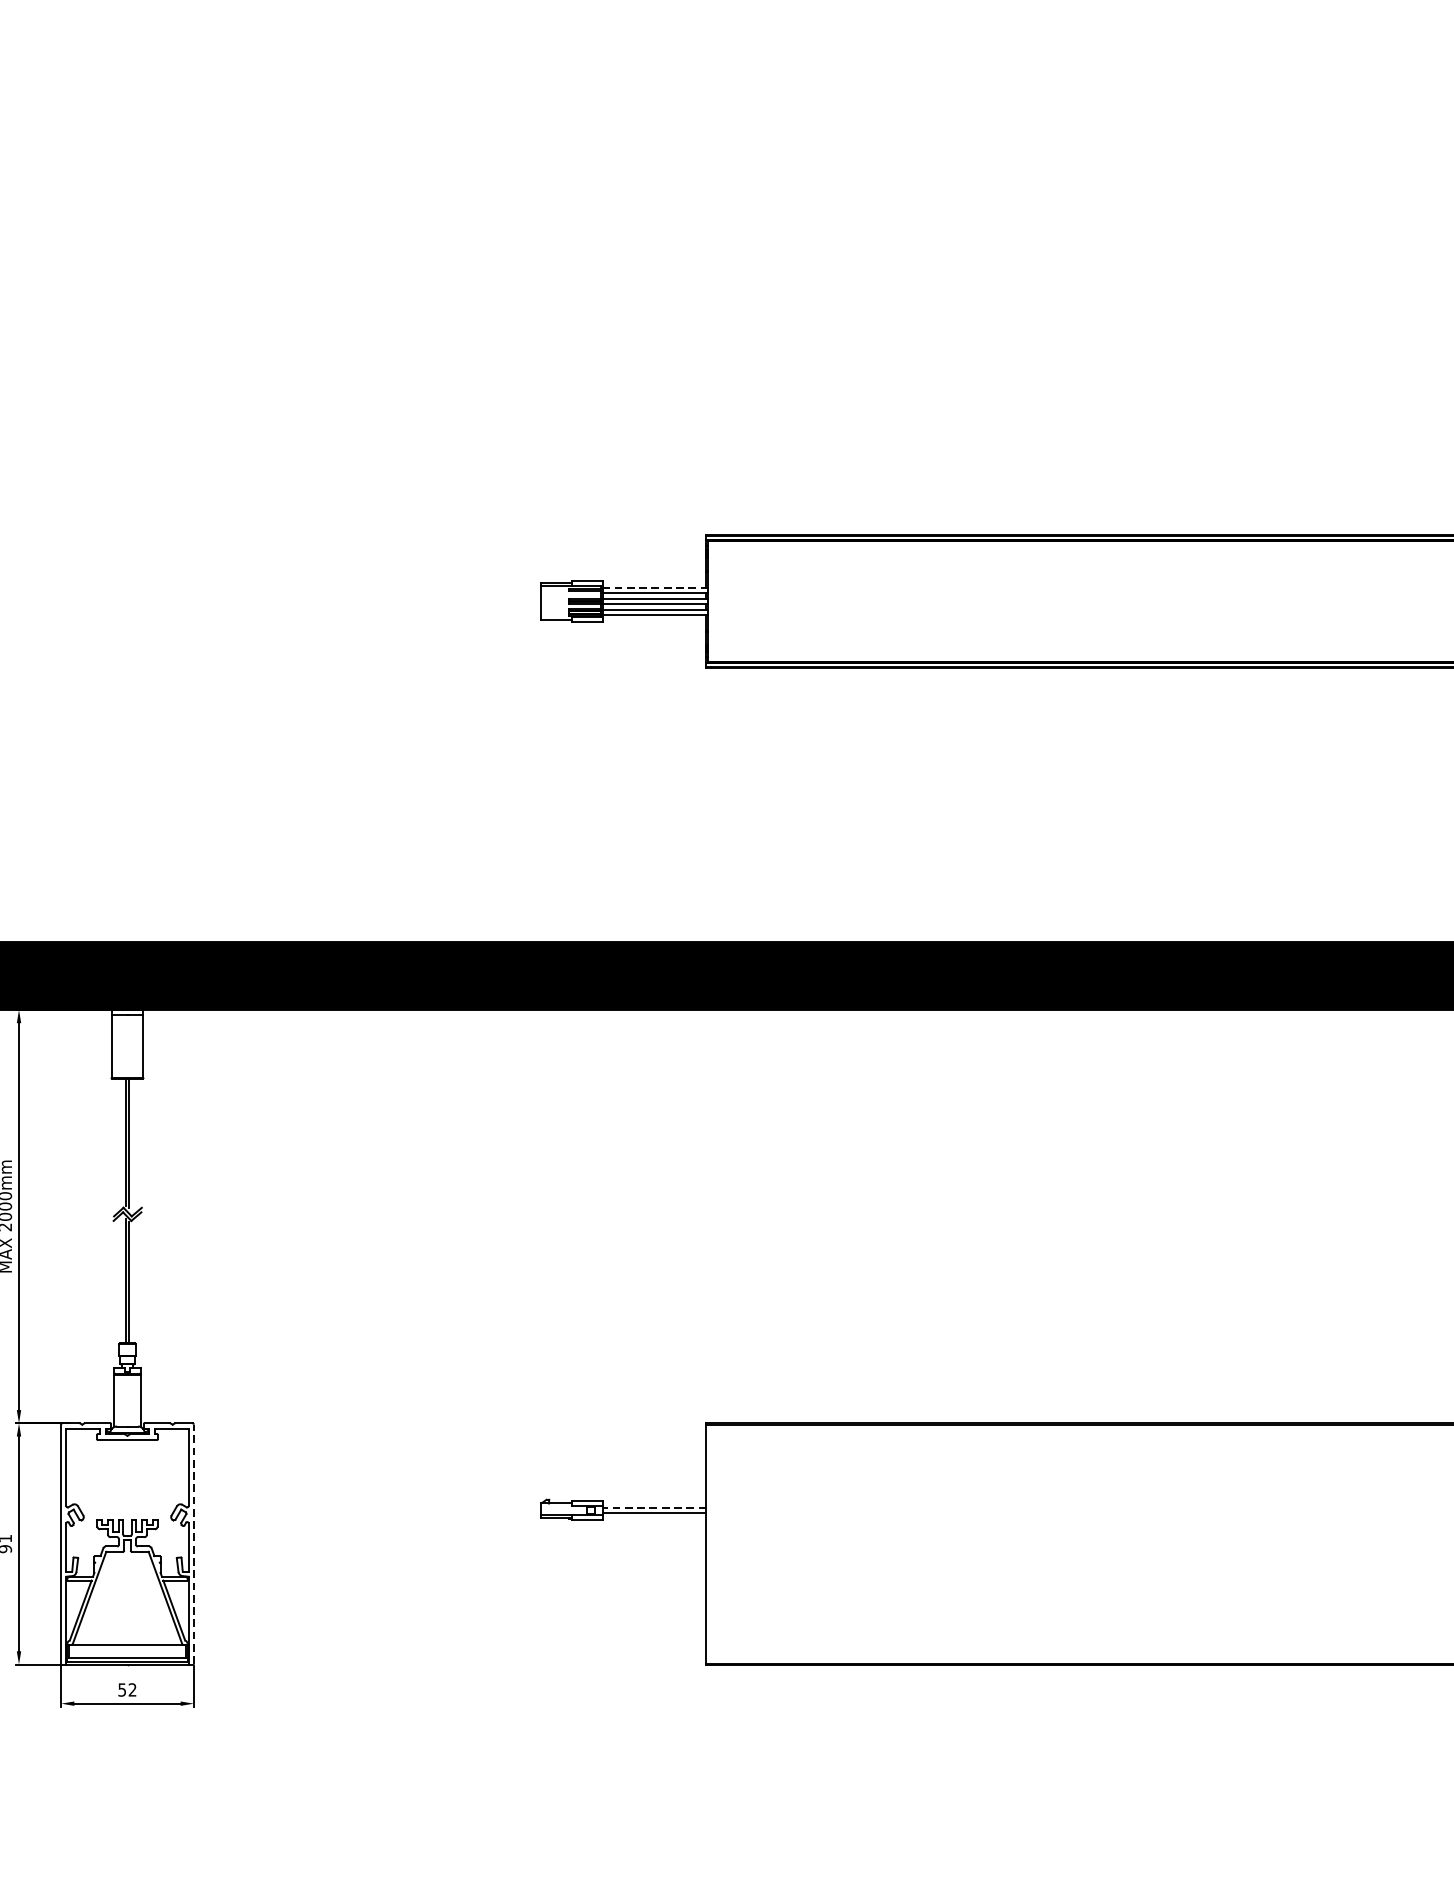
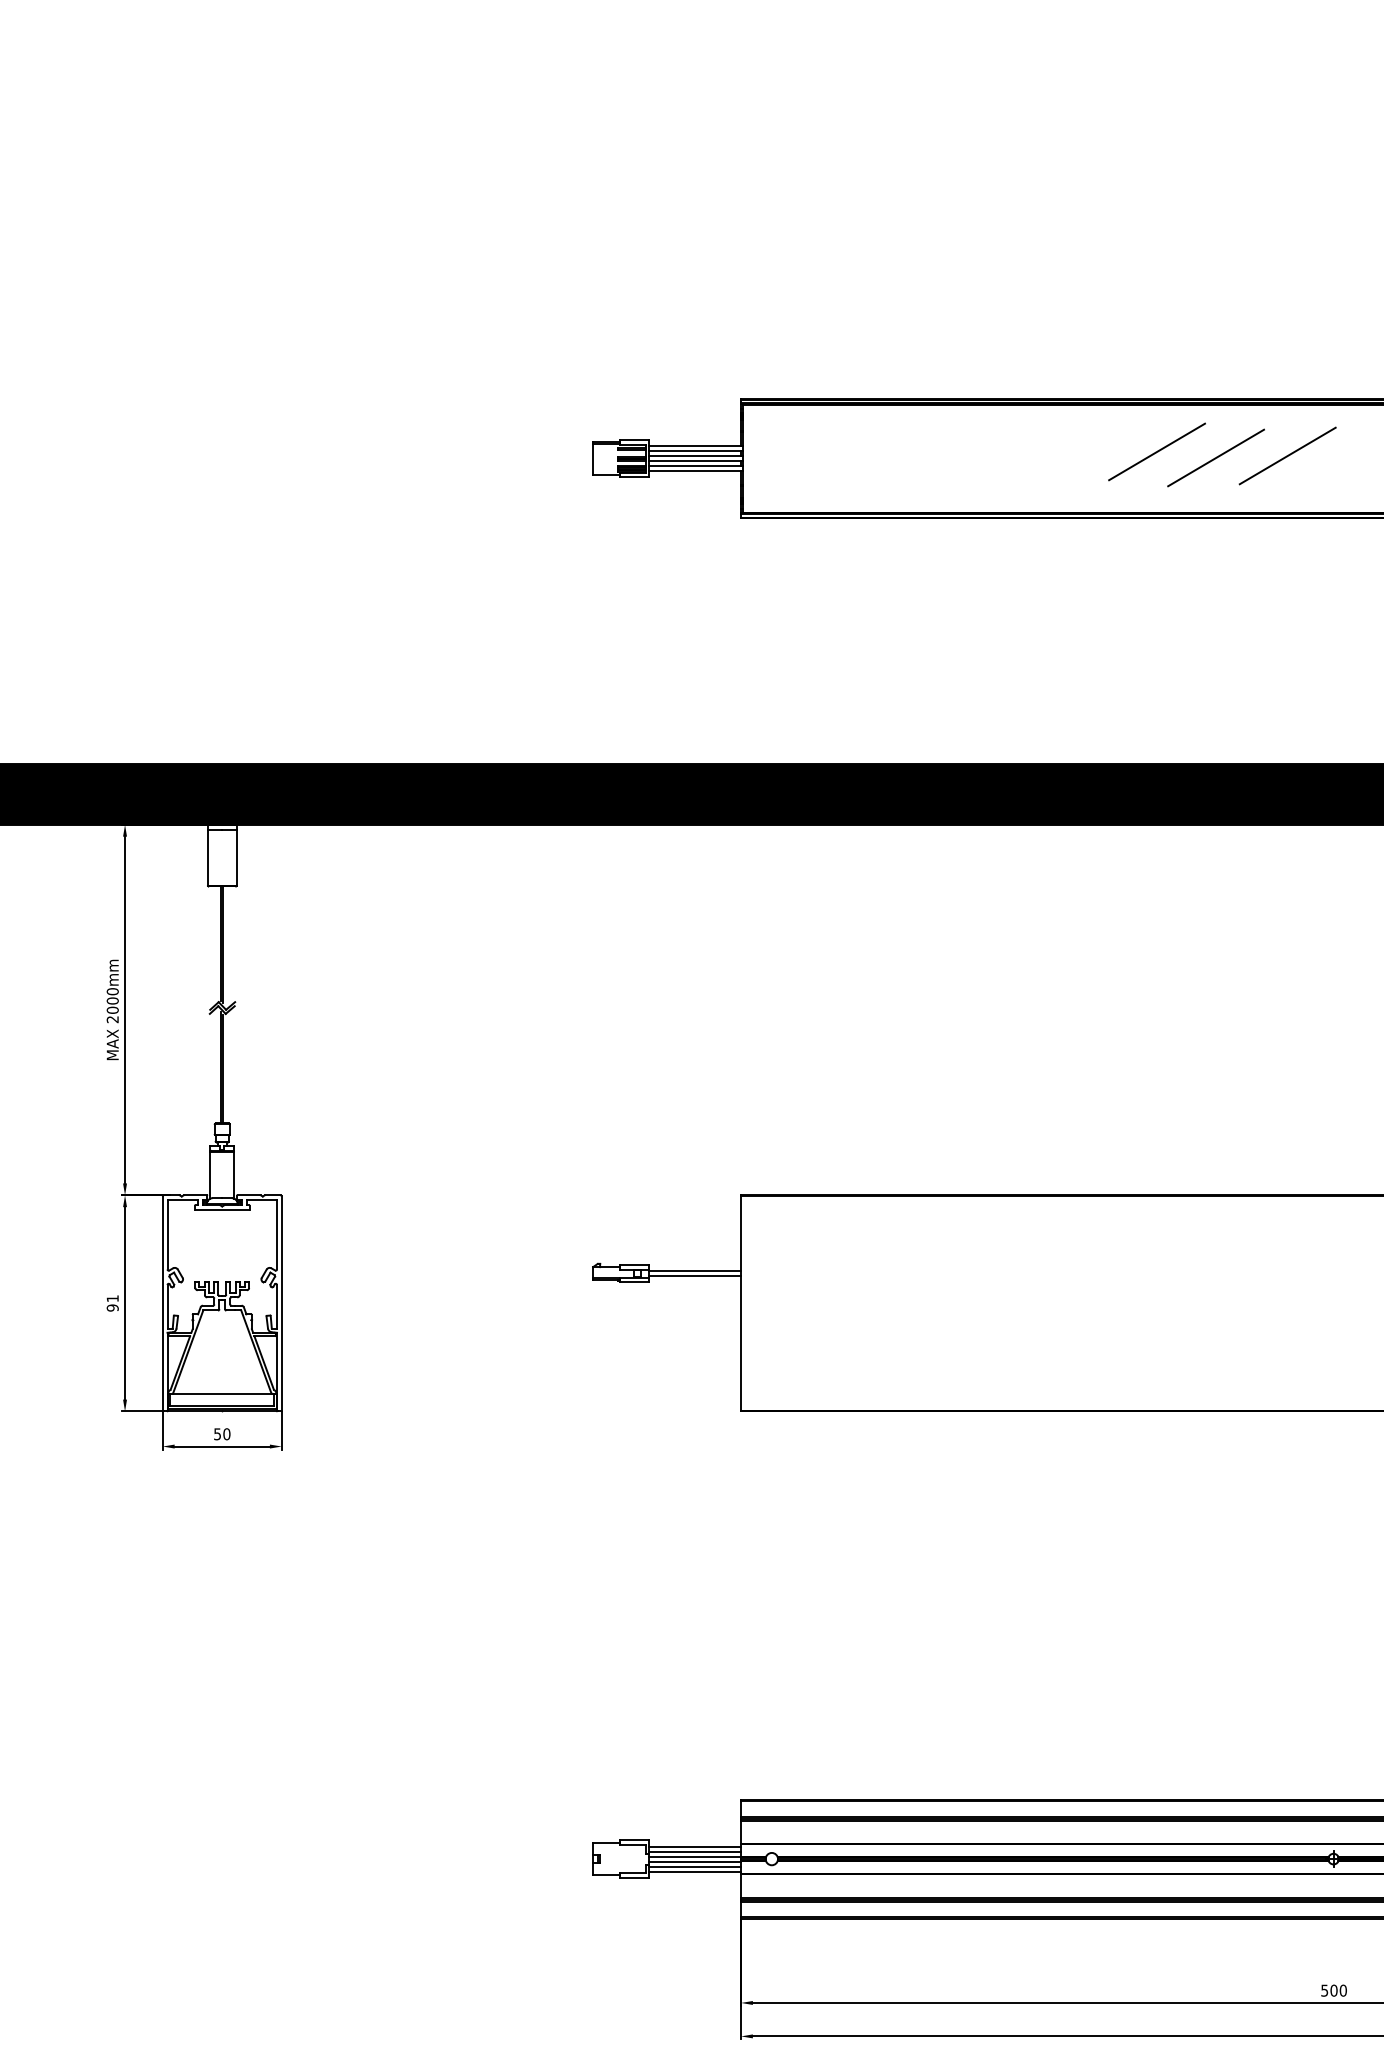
line: (655, 587) -> (695, 446), dashed -> solid
line: (1171, 593) -> (1157, 451), added
line: (1316, 597) -> (1287, 455), added
line: (1236, 600) -> (1216, 457), added
line: (654, 1508) -> (694, 1271), dashed -> solid
line: (193, 1544) -> (281, 1303), dashed -> solid
text: (132, 1690) -> (226, 1434), 52 -> 50

